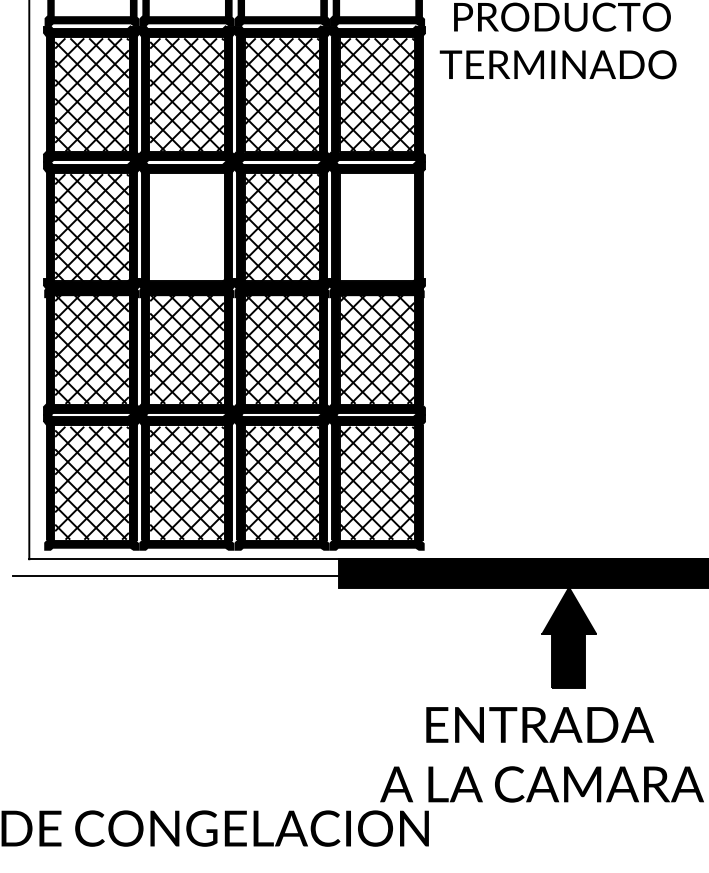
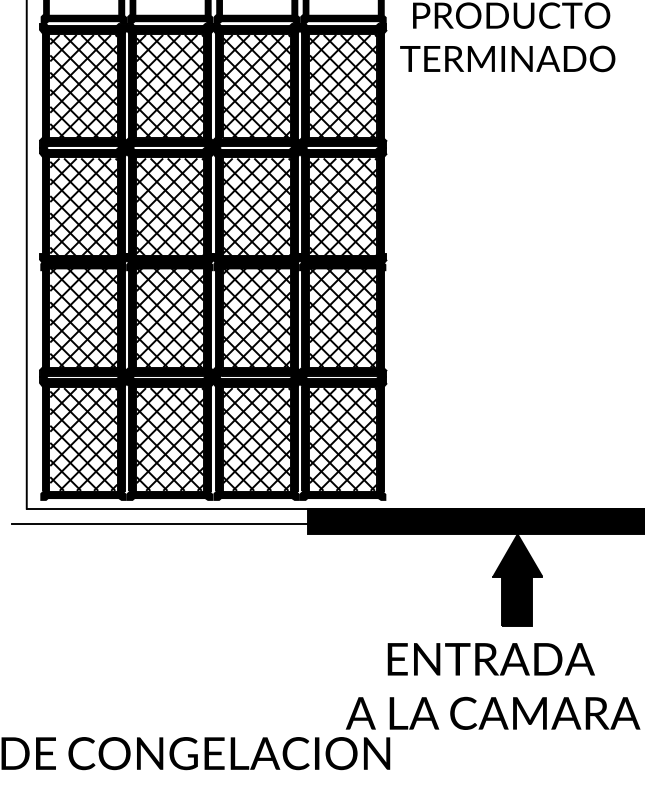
hatch: (186, 230) -> (169, 209), added
hatch: (376, 230) -> (342, 209), added

